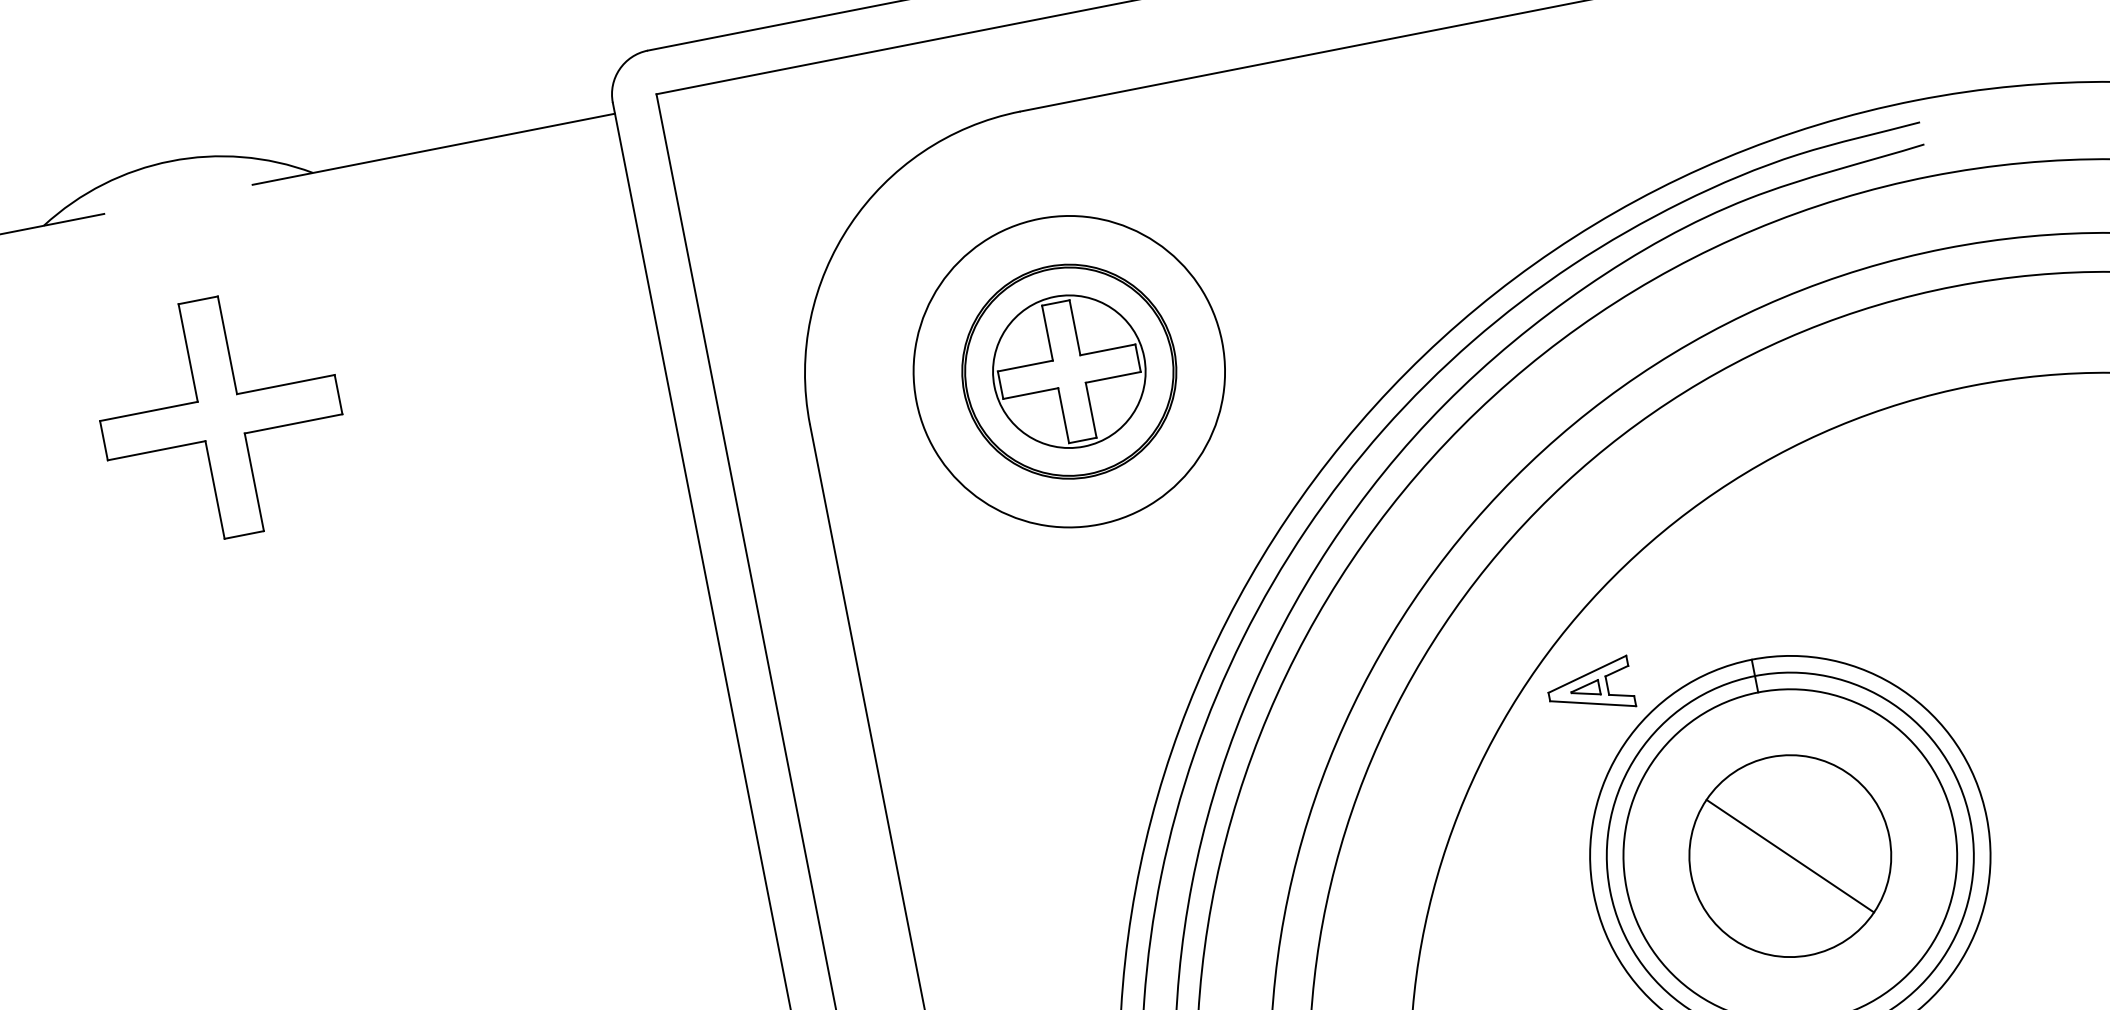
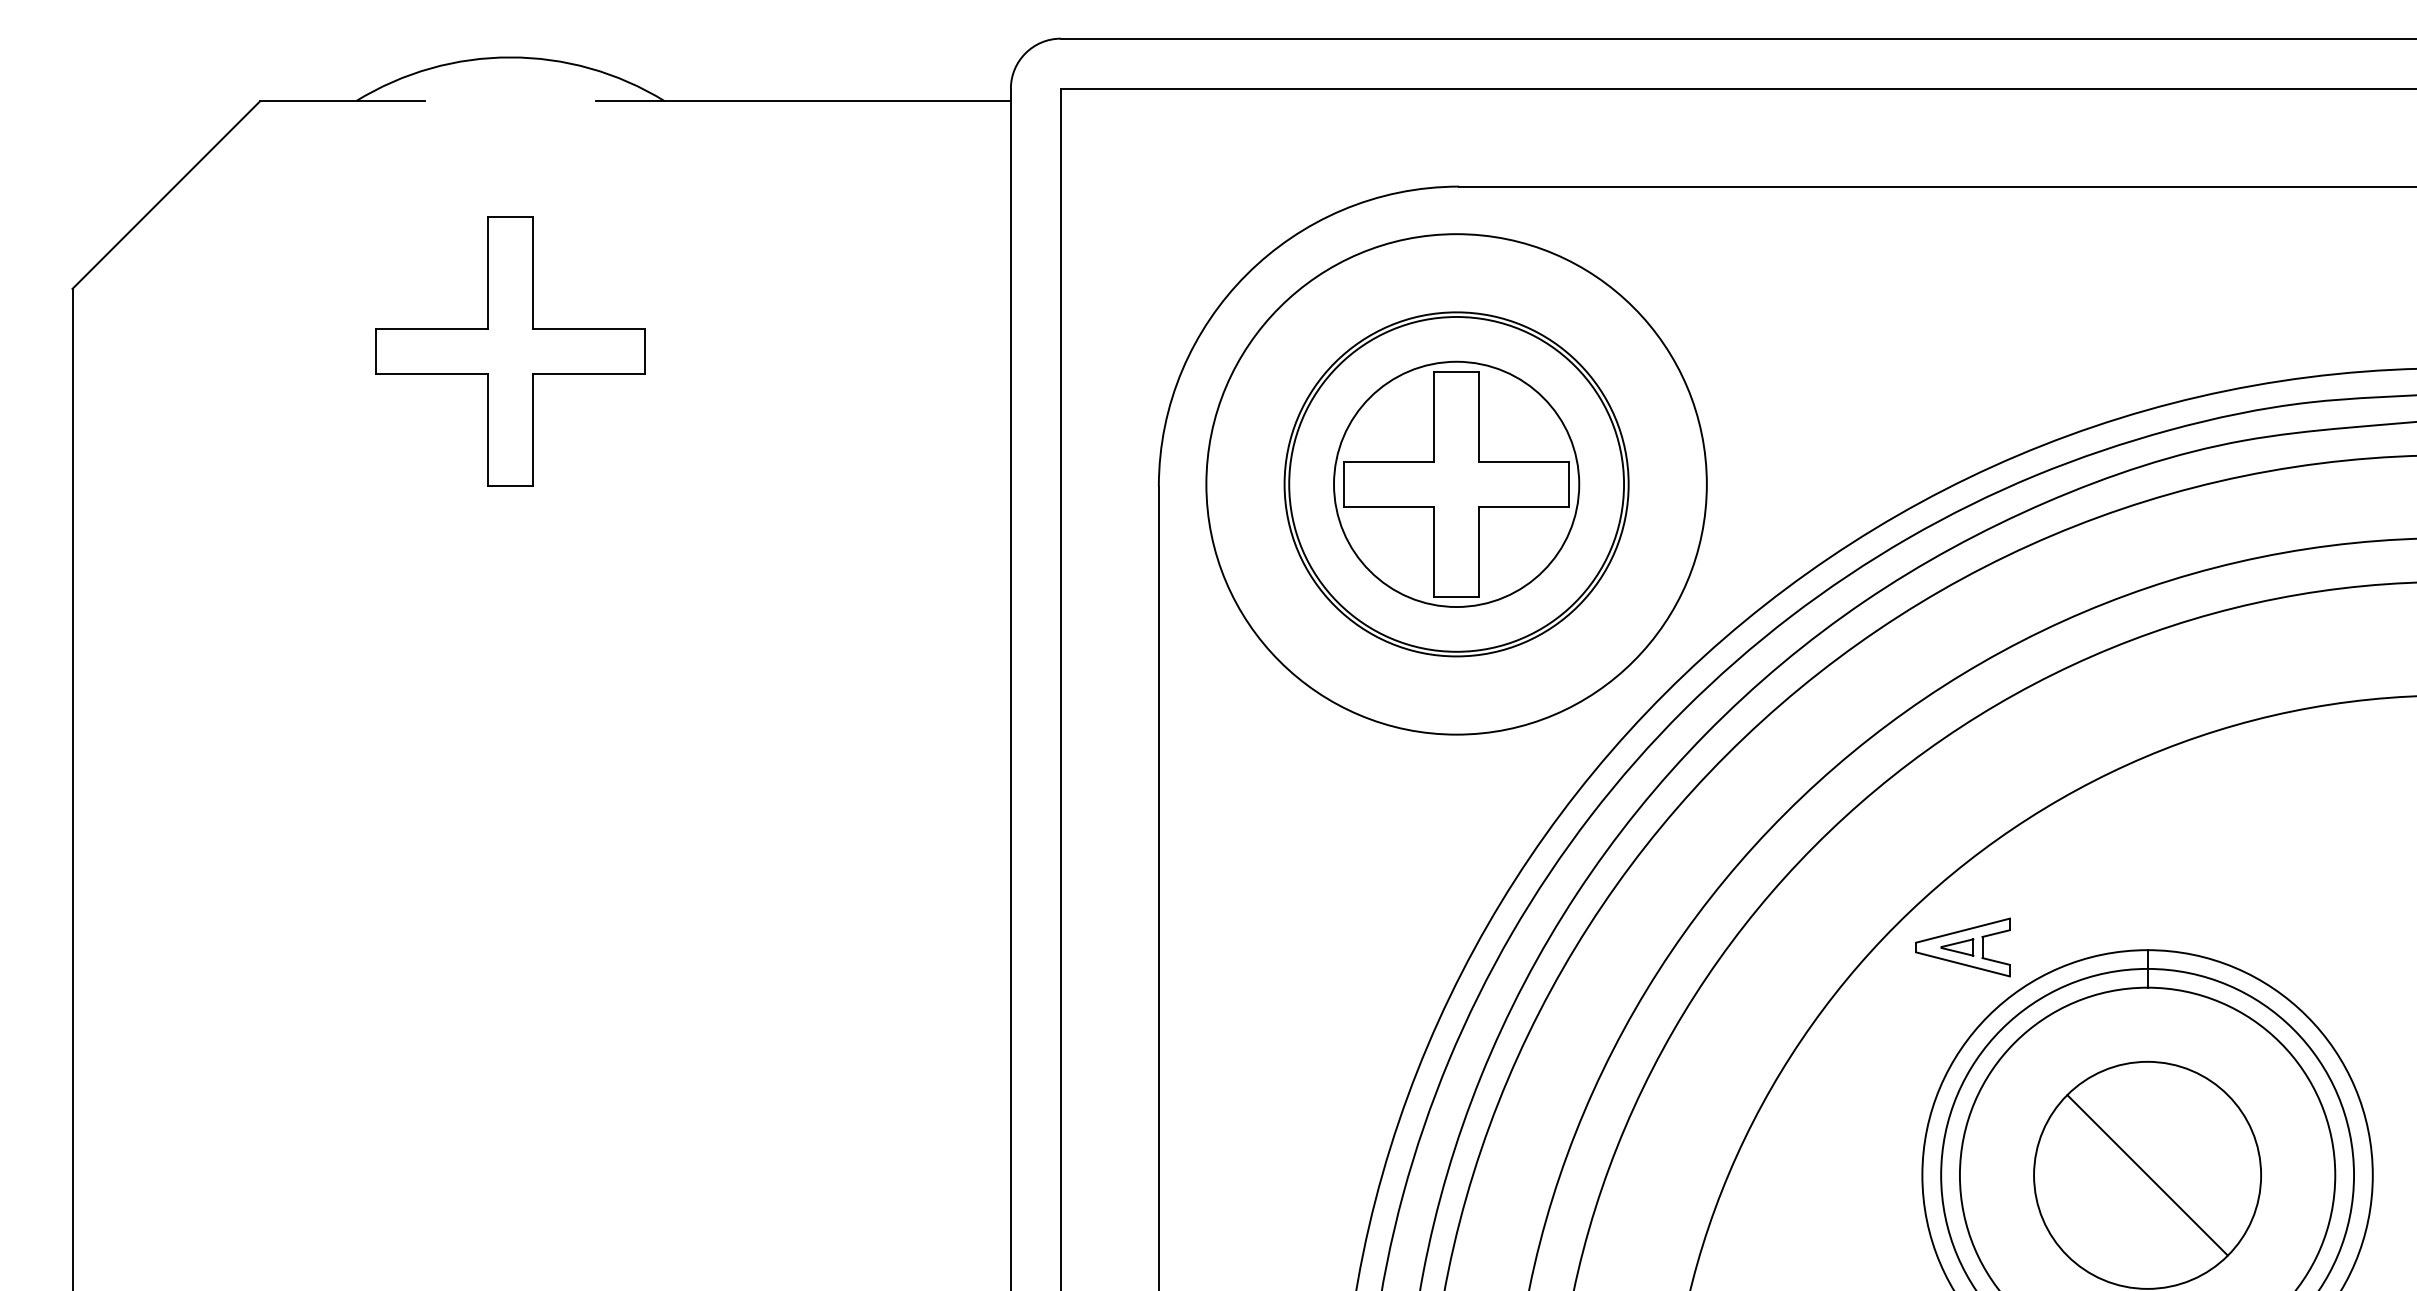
part: (1069, 371) -> (1456, 484), size x1.43

